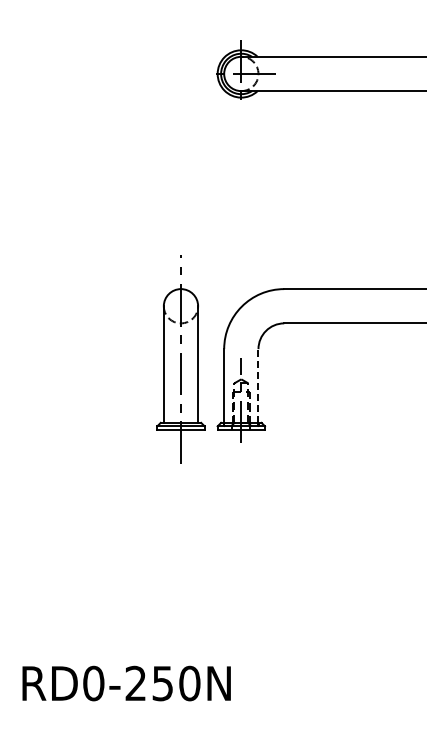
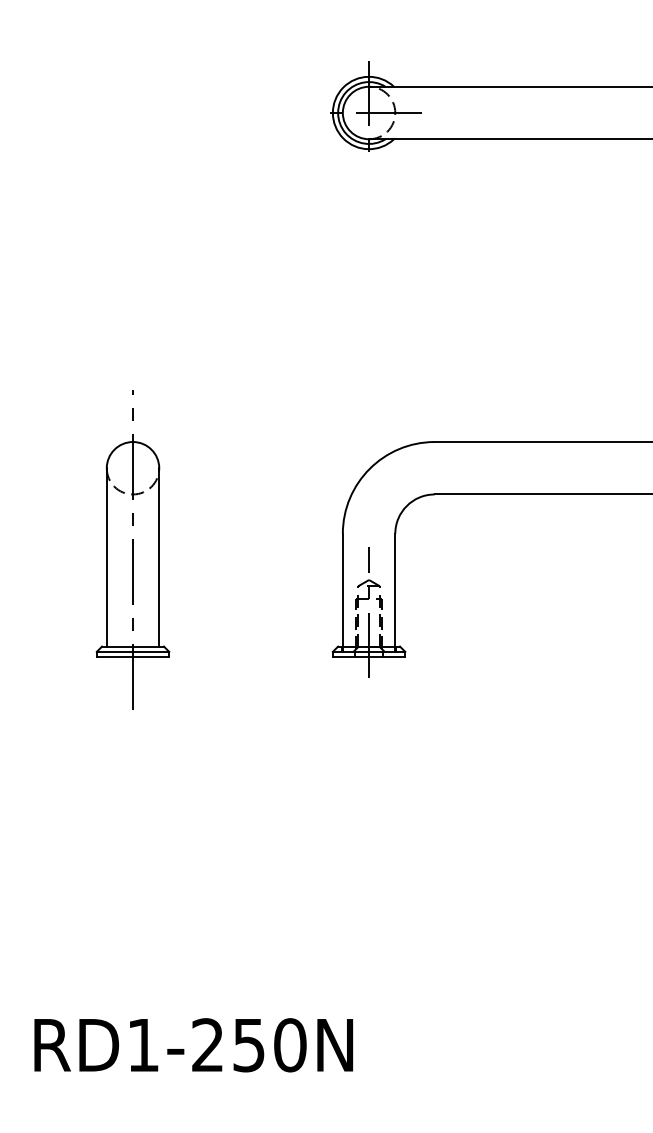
part: (180, 359) -> (132, 549), moved
line: (258, 386) -> (395, 590), dashed -> solid
text: (93, 683) -> (142, 1045), RD0-250N -> RD1-250N

